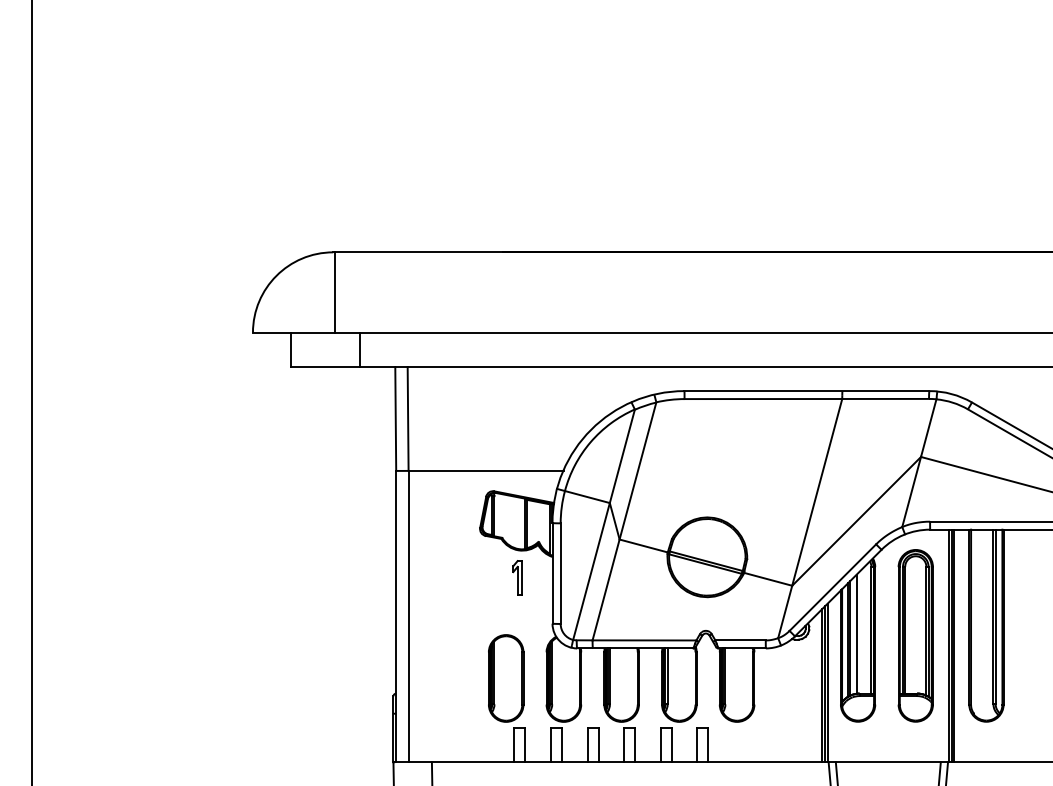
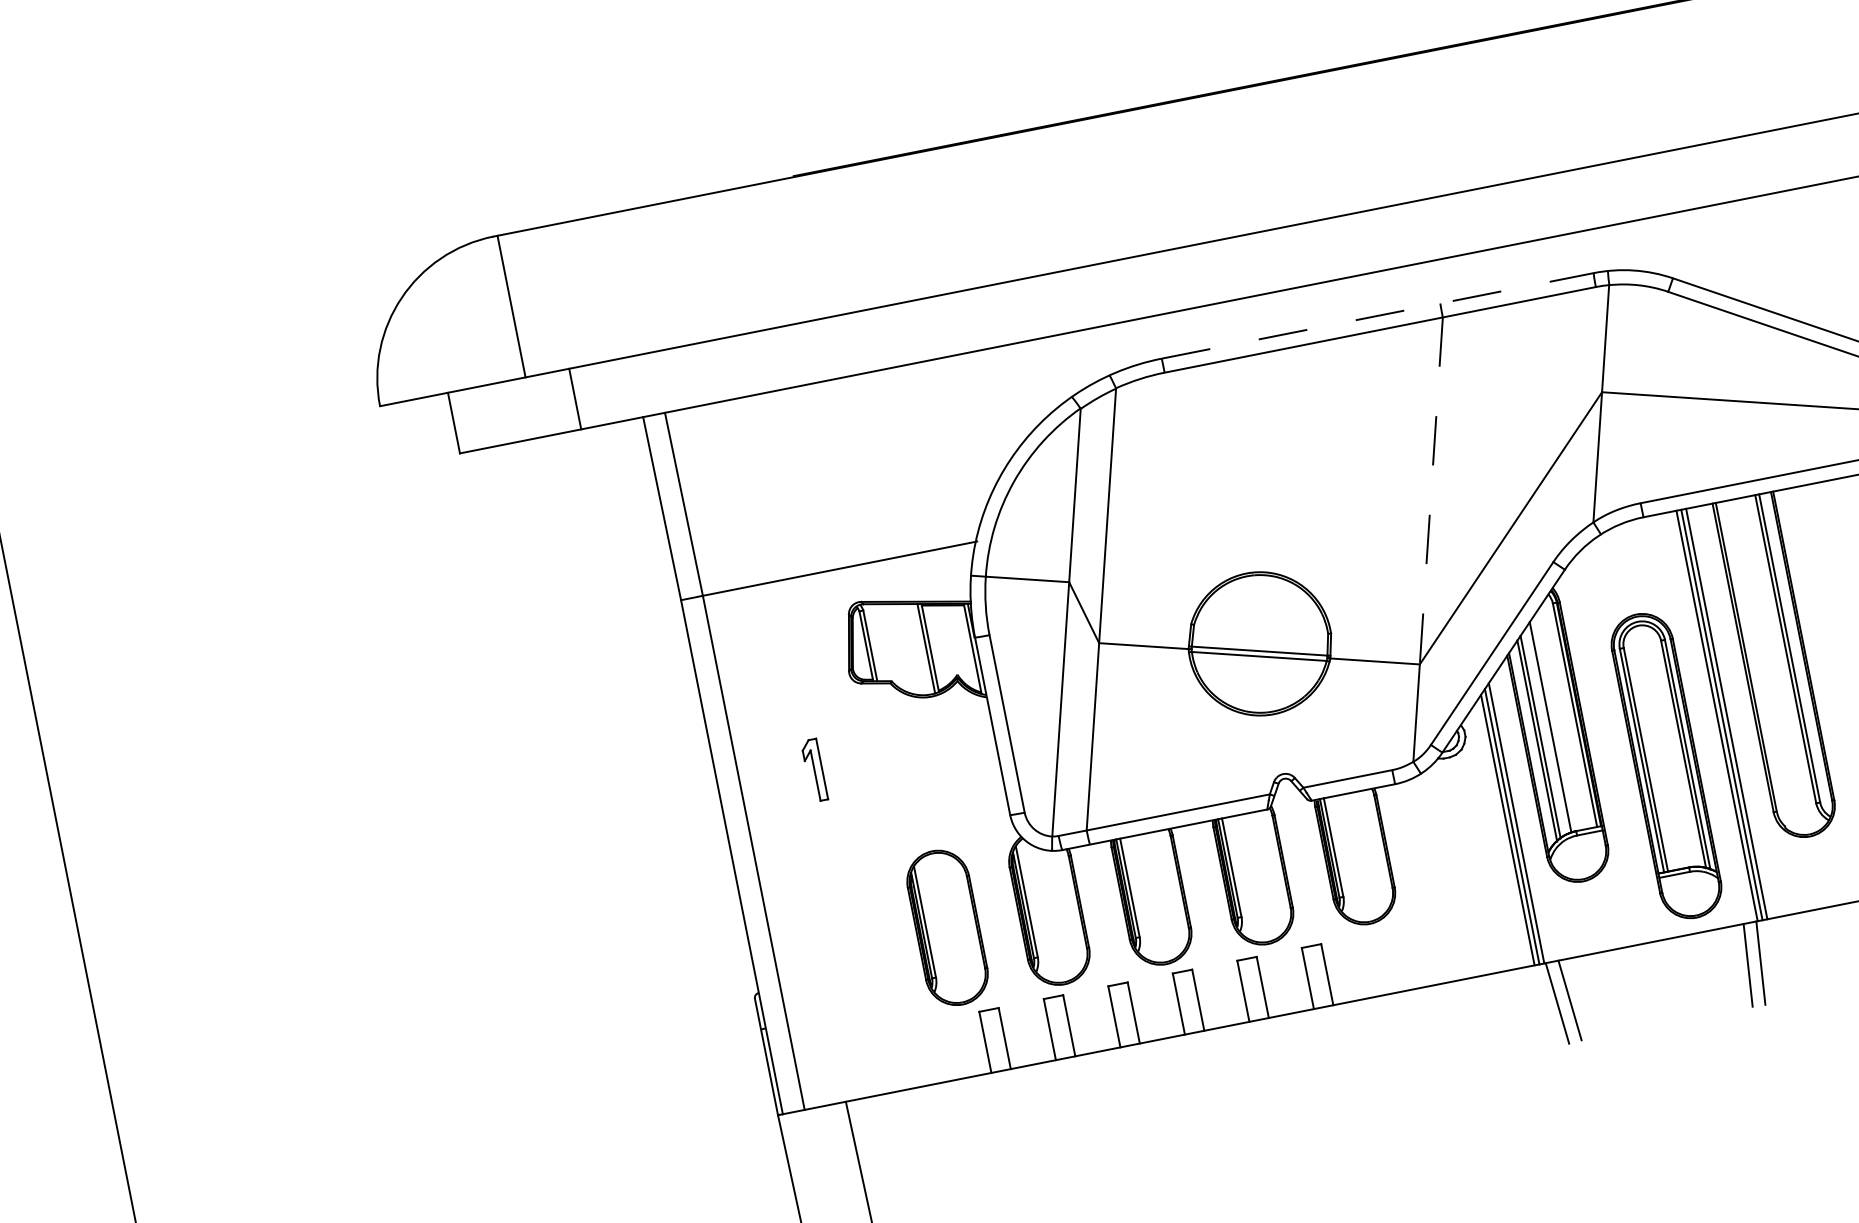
line: (807, 391) -> (1378, 316), solid -> dashed
line: (817, 492) -> (1431, 491), solid -> dashed
part: (517, 577) -> (814, 769), moved
part: (915, 635) -> (1665, 765), moved

